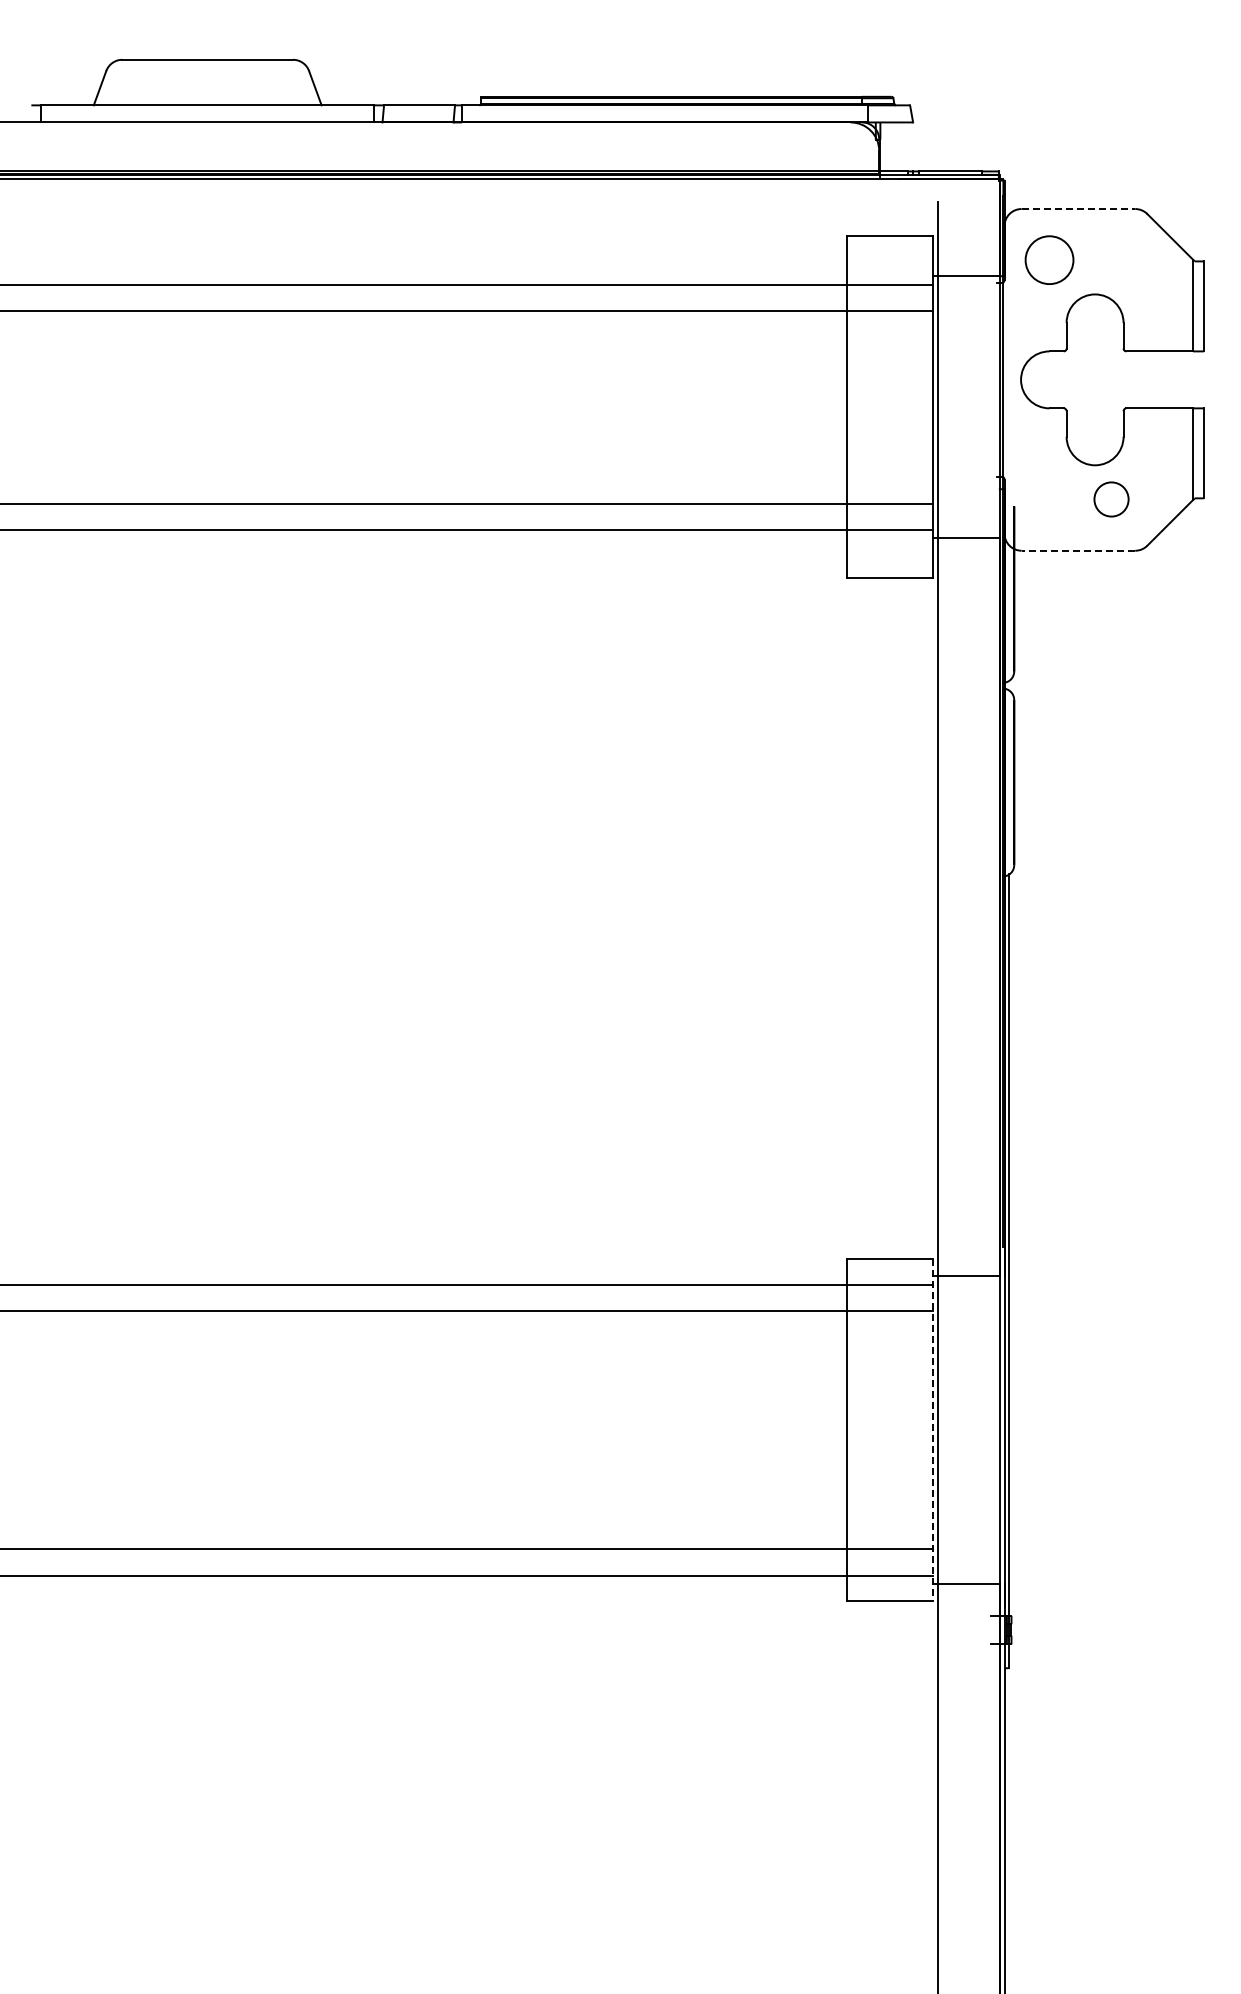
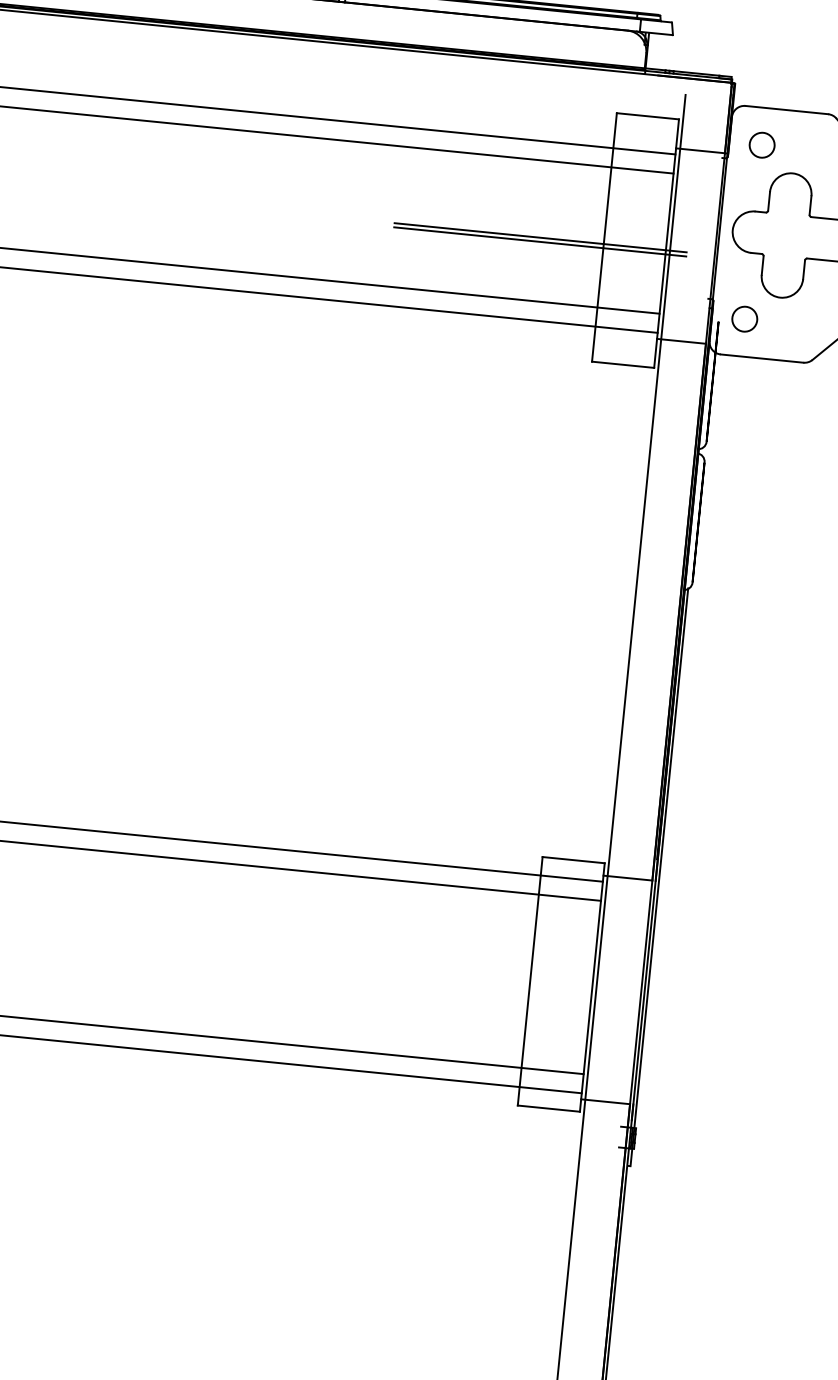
line: (1078, 209) -> (786, 110), dashed -> solid
circle: (1049, 260) -> (762, 145), size x0.71
line: (760, 416) -> (540, 237), added
line: (760, 422) -> (540, 242), added
circle: (1111, 499) -> (744, 319), moved
line: (1078, 550) -> (762, 358), dashed -> solid
line: (932, 1430) -> (592, 987), dashed -> solid

